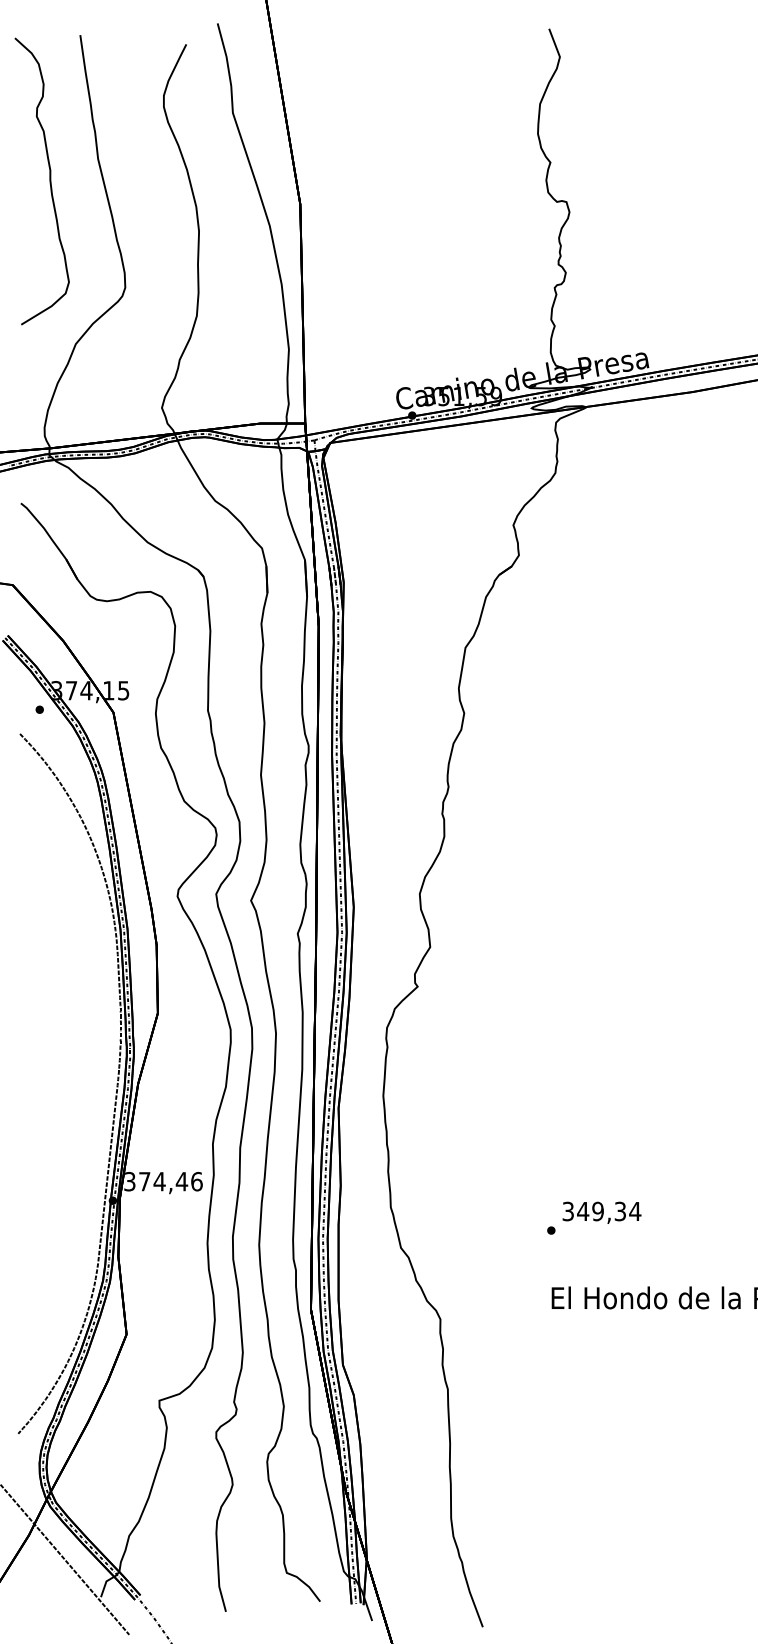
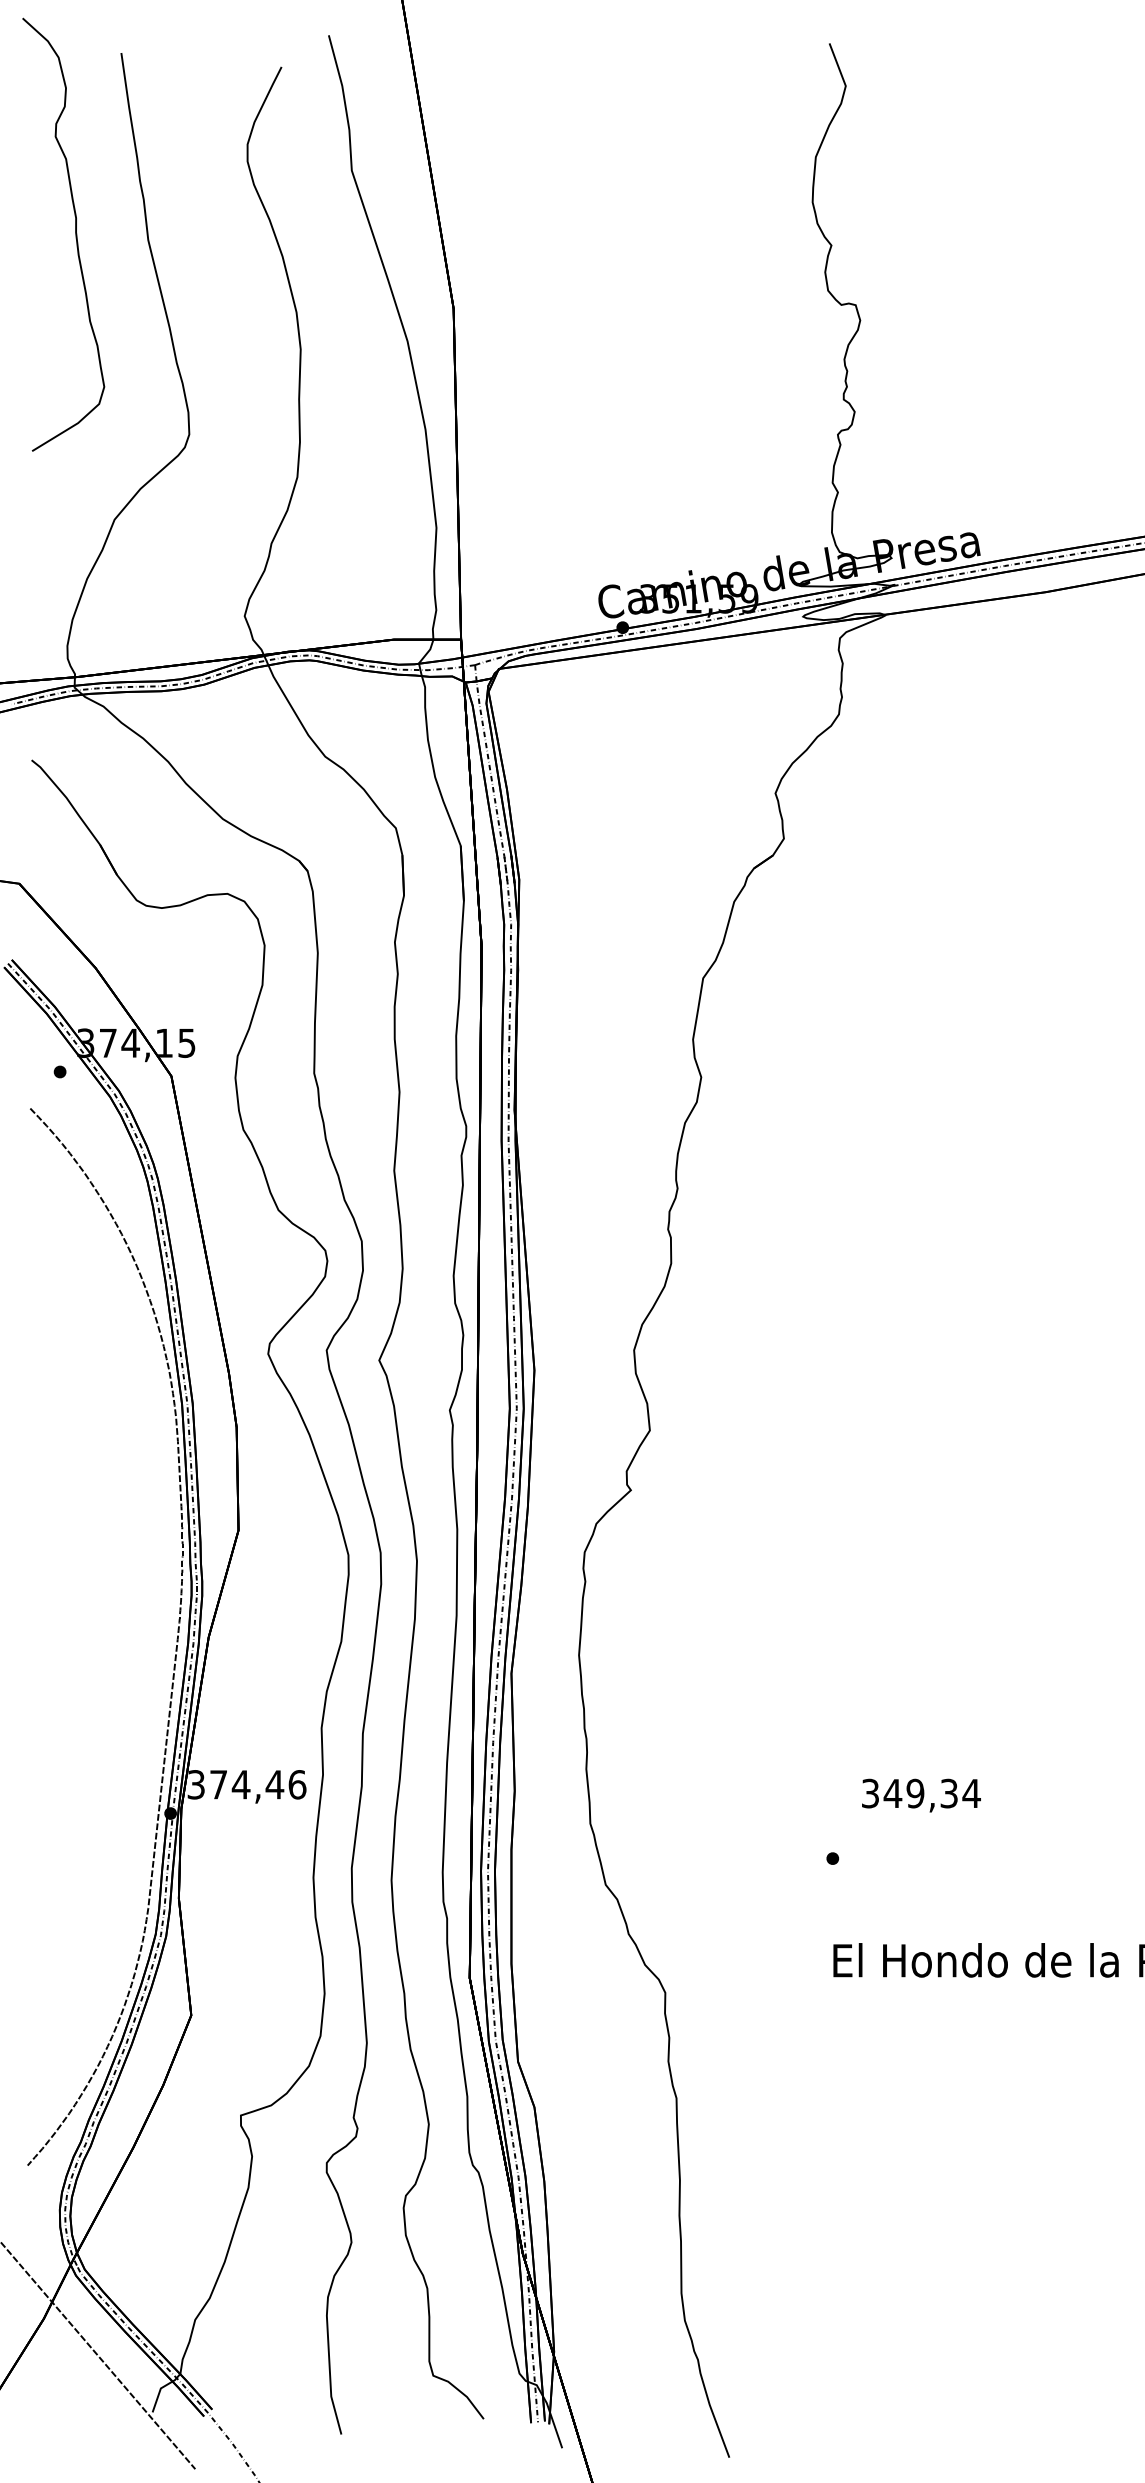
curve: (49, 181) -> (74, 234), moved
text: (601, 1212) -> (920, 1795), moved

